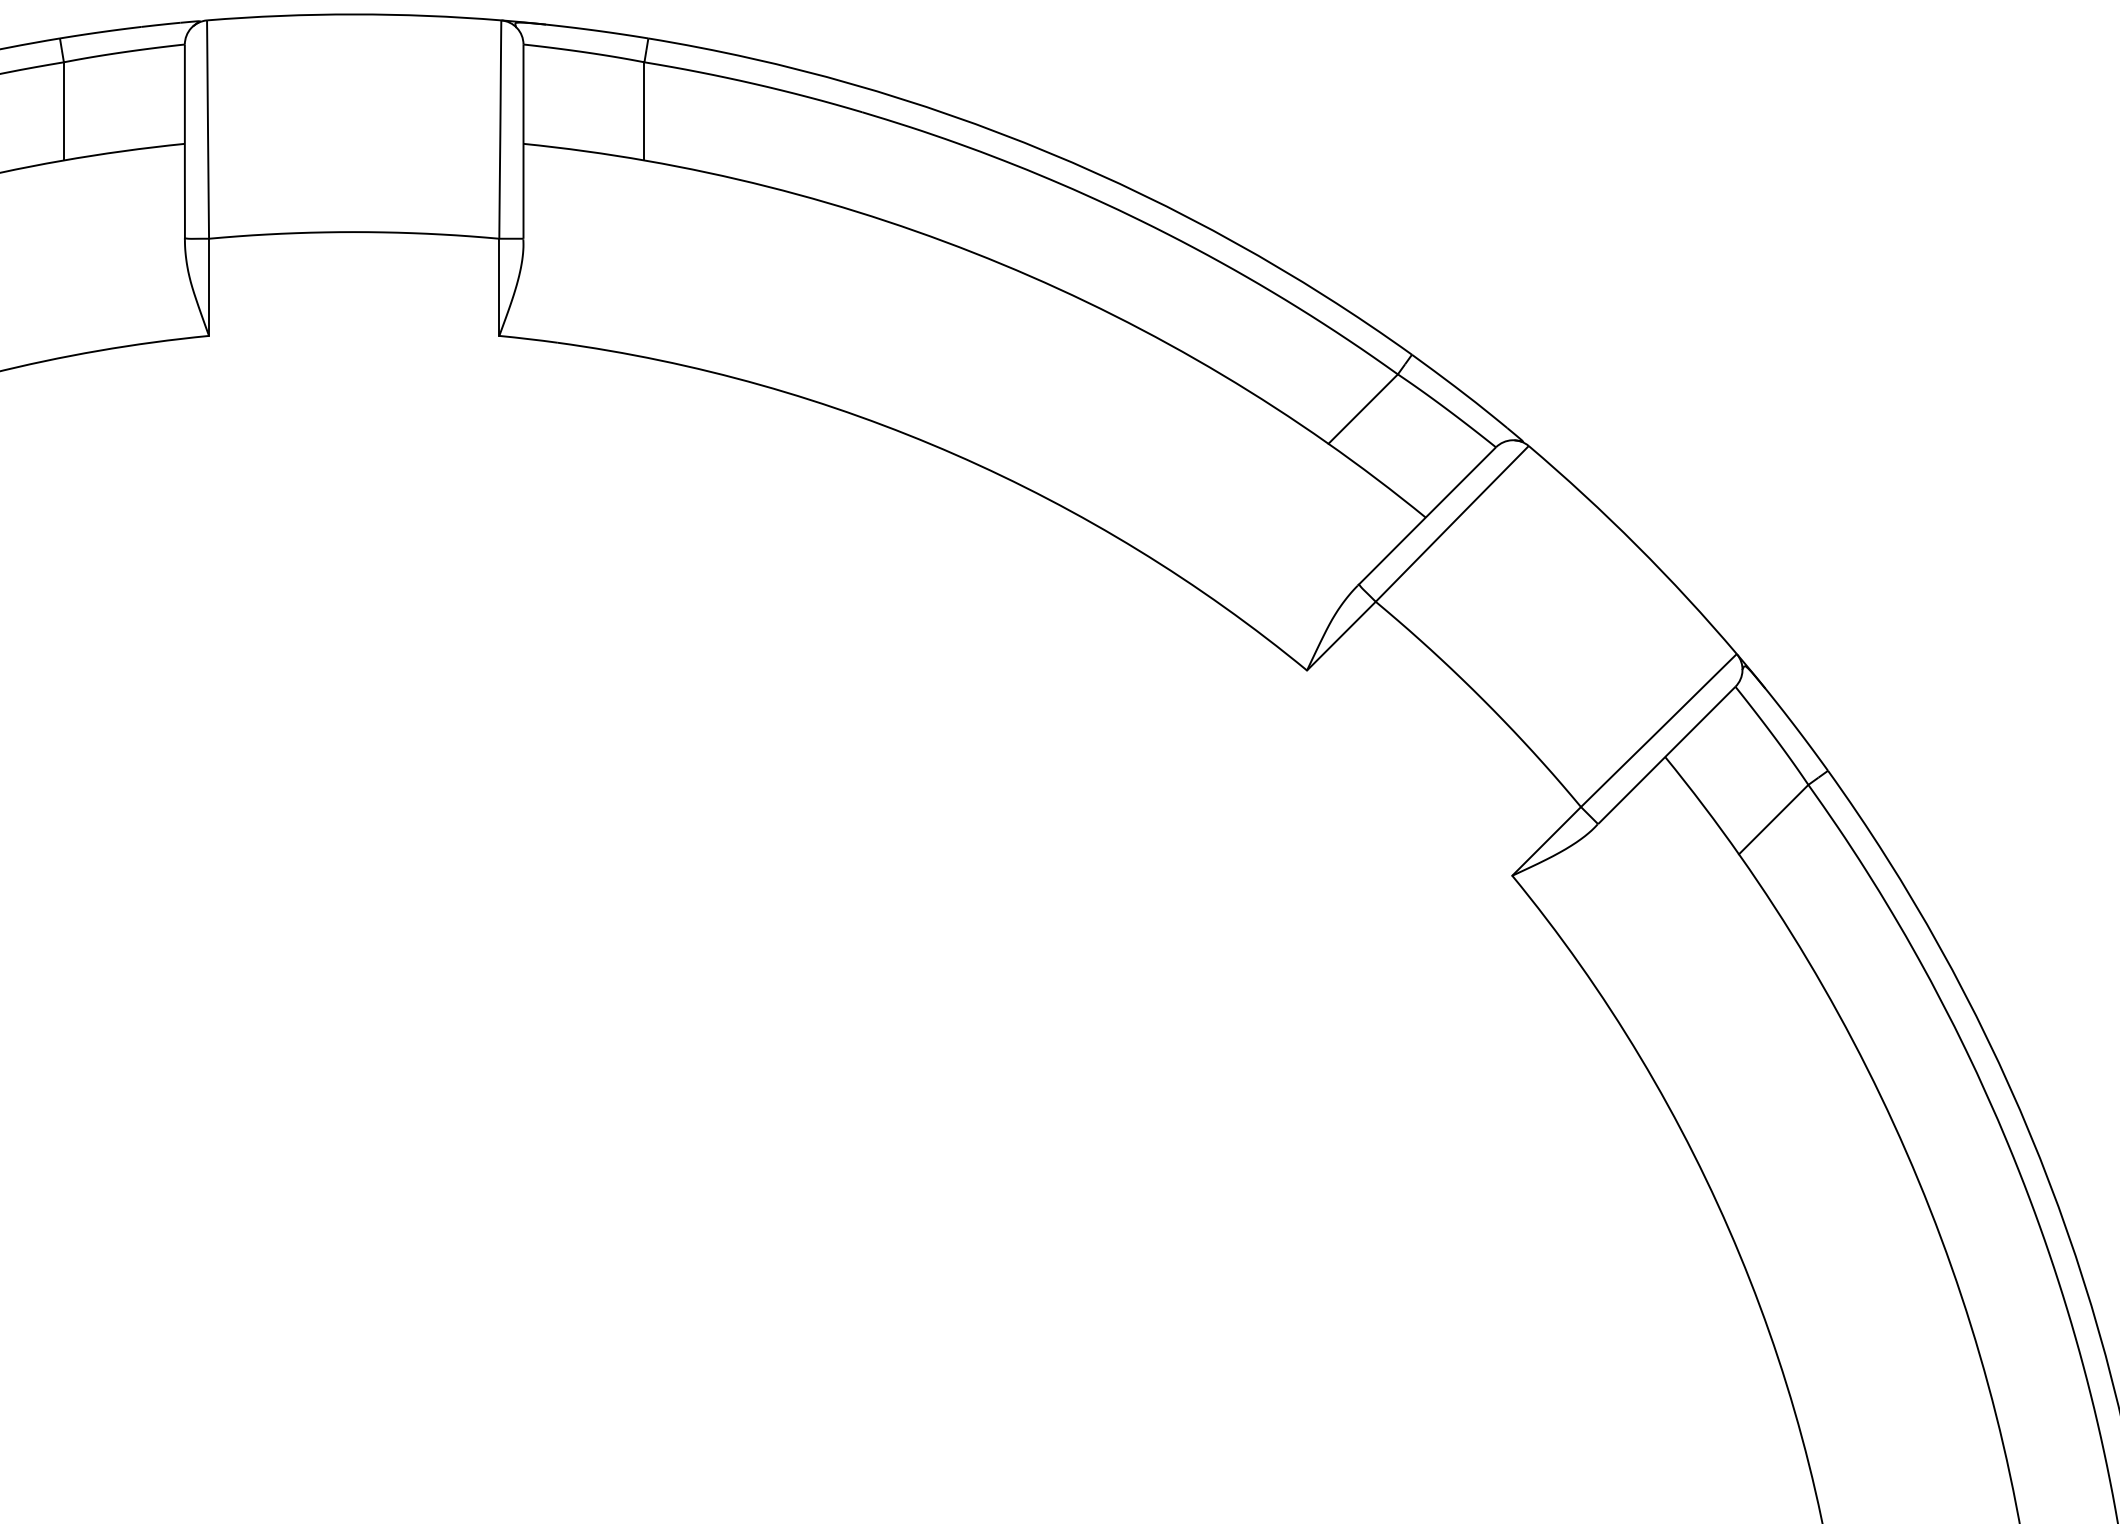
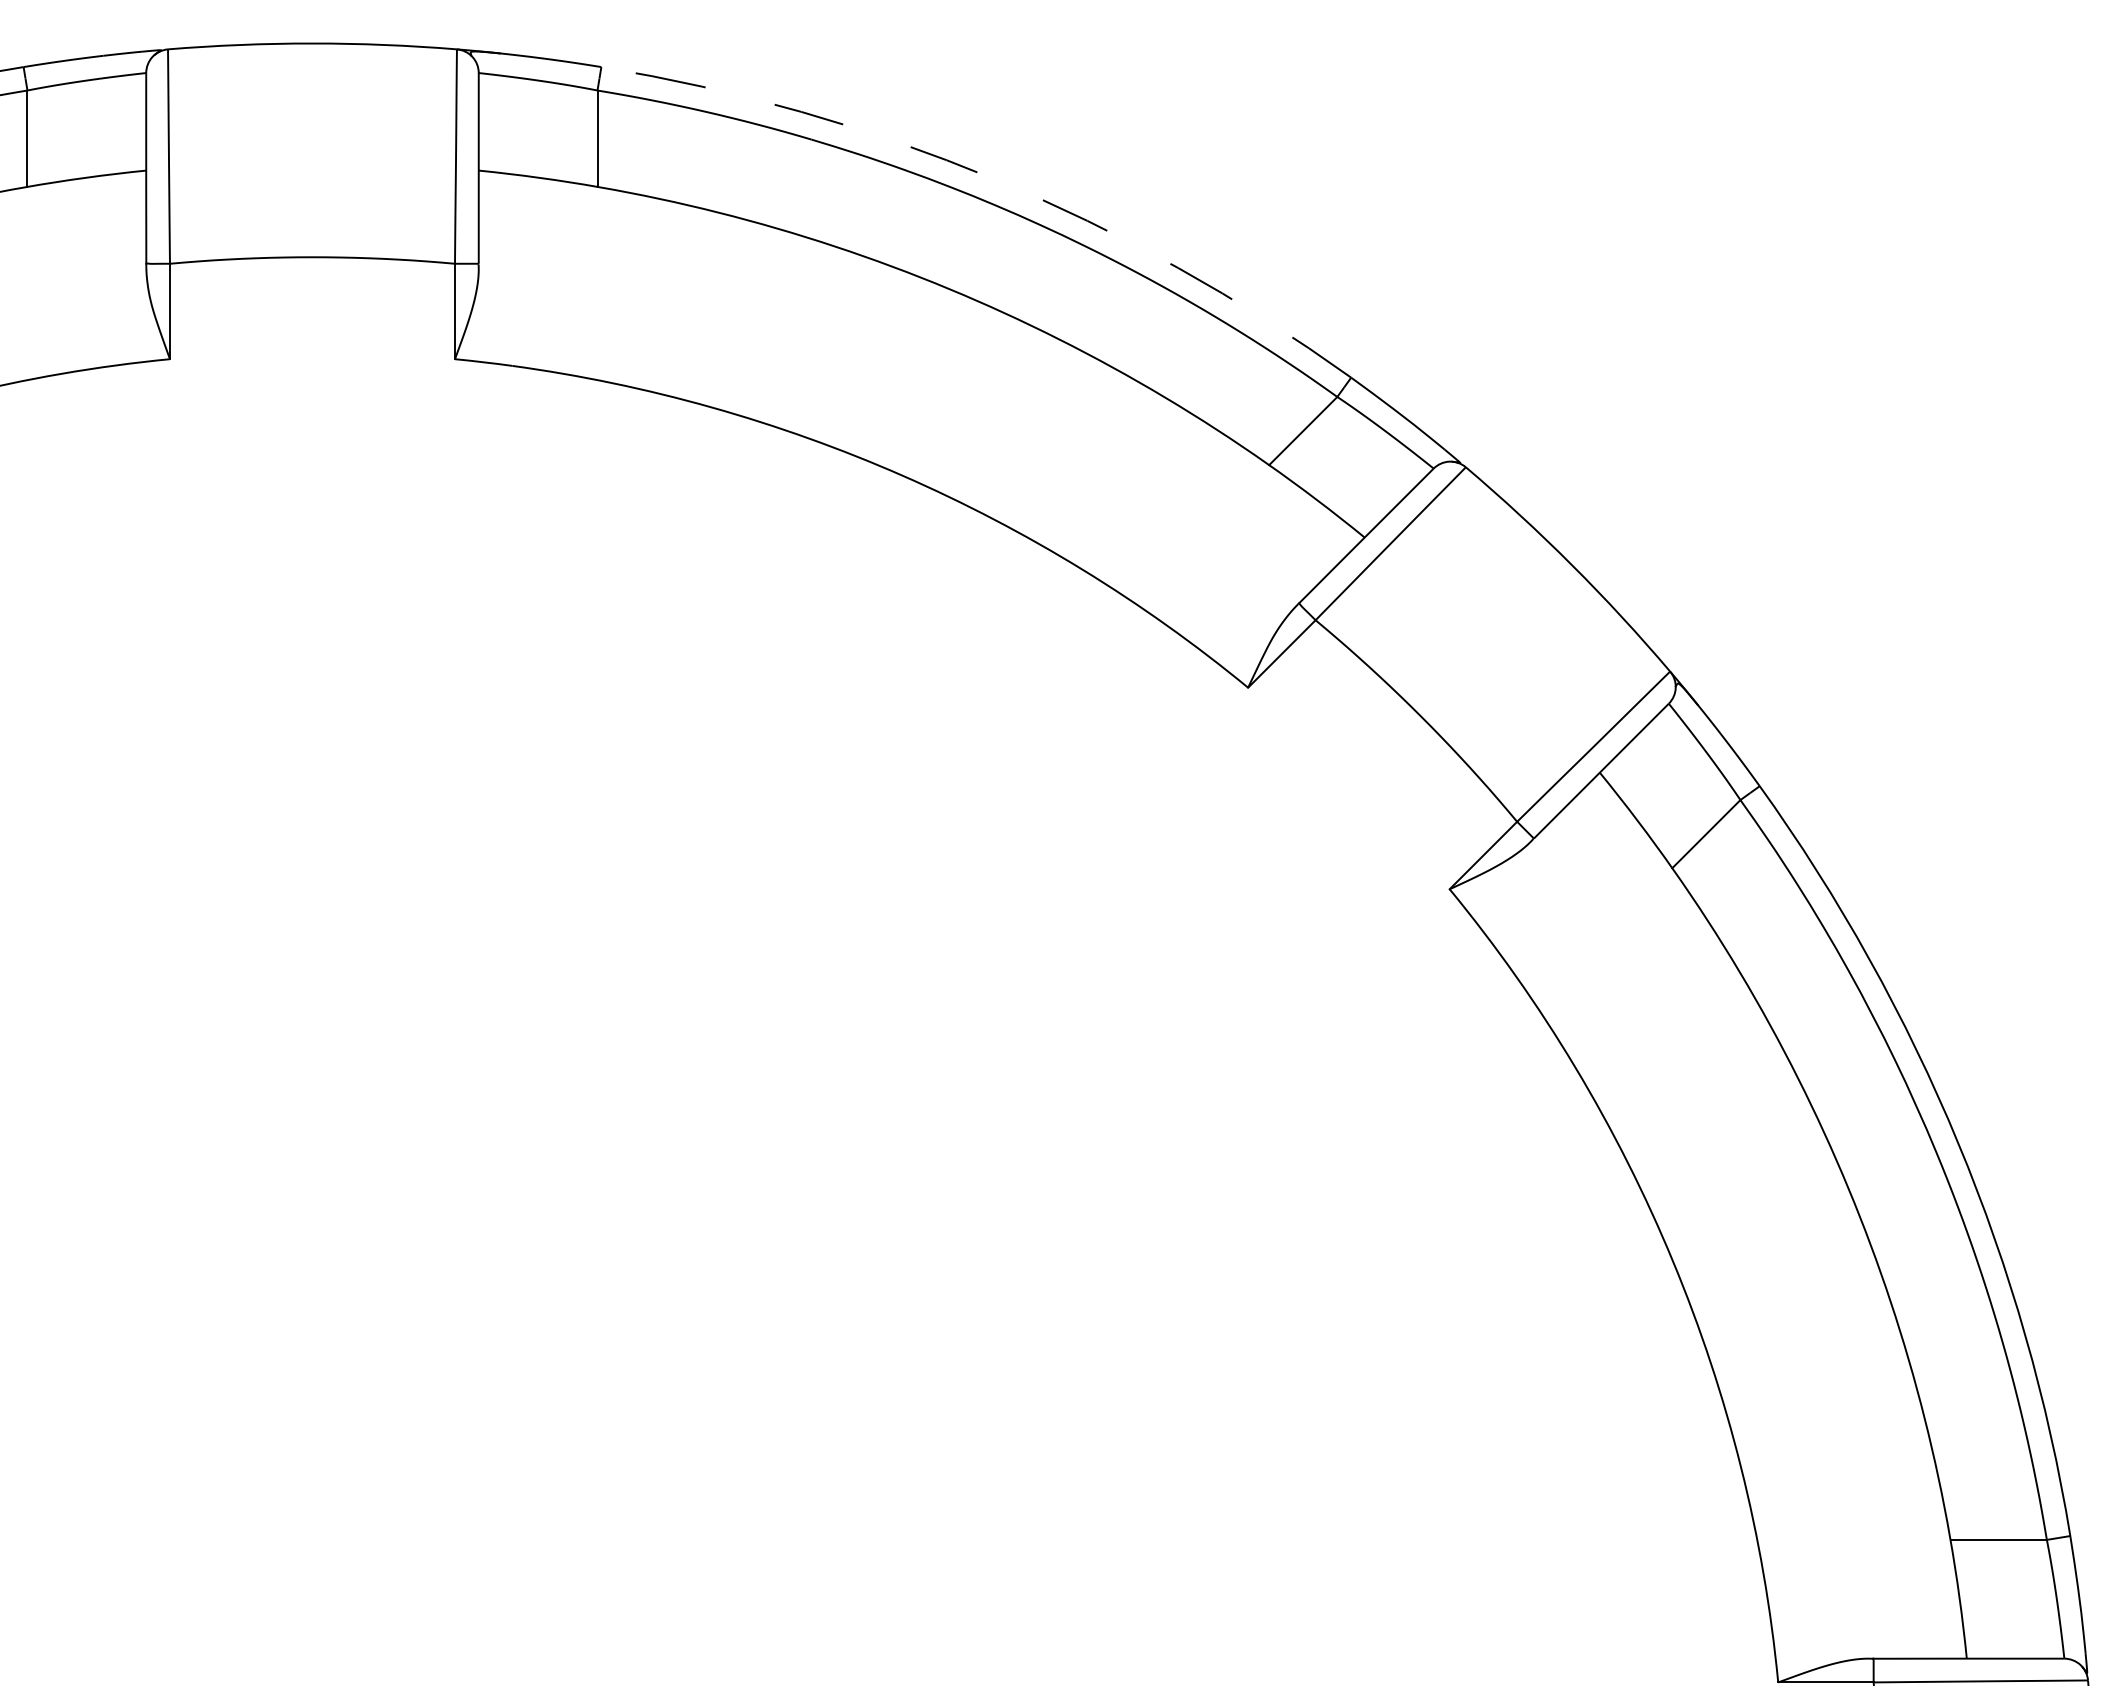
arc: (1048, 152) -> (994, 179), solid -> dashed

